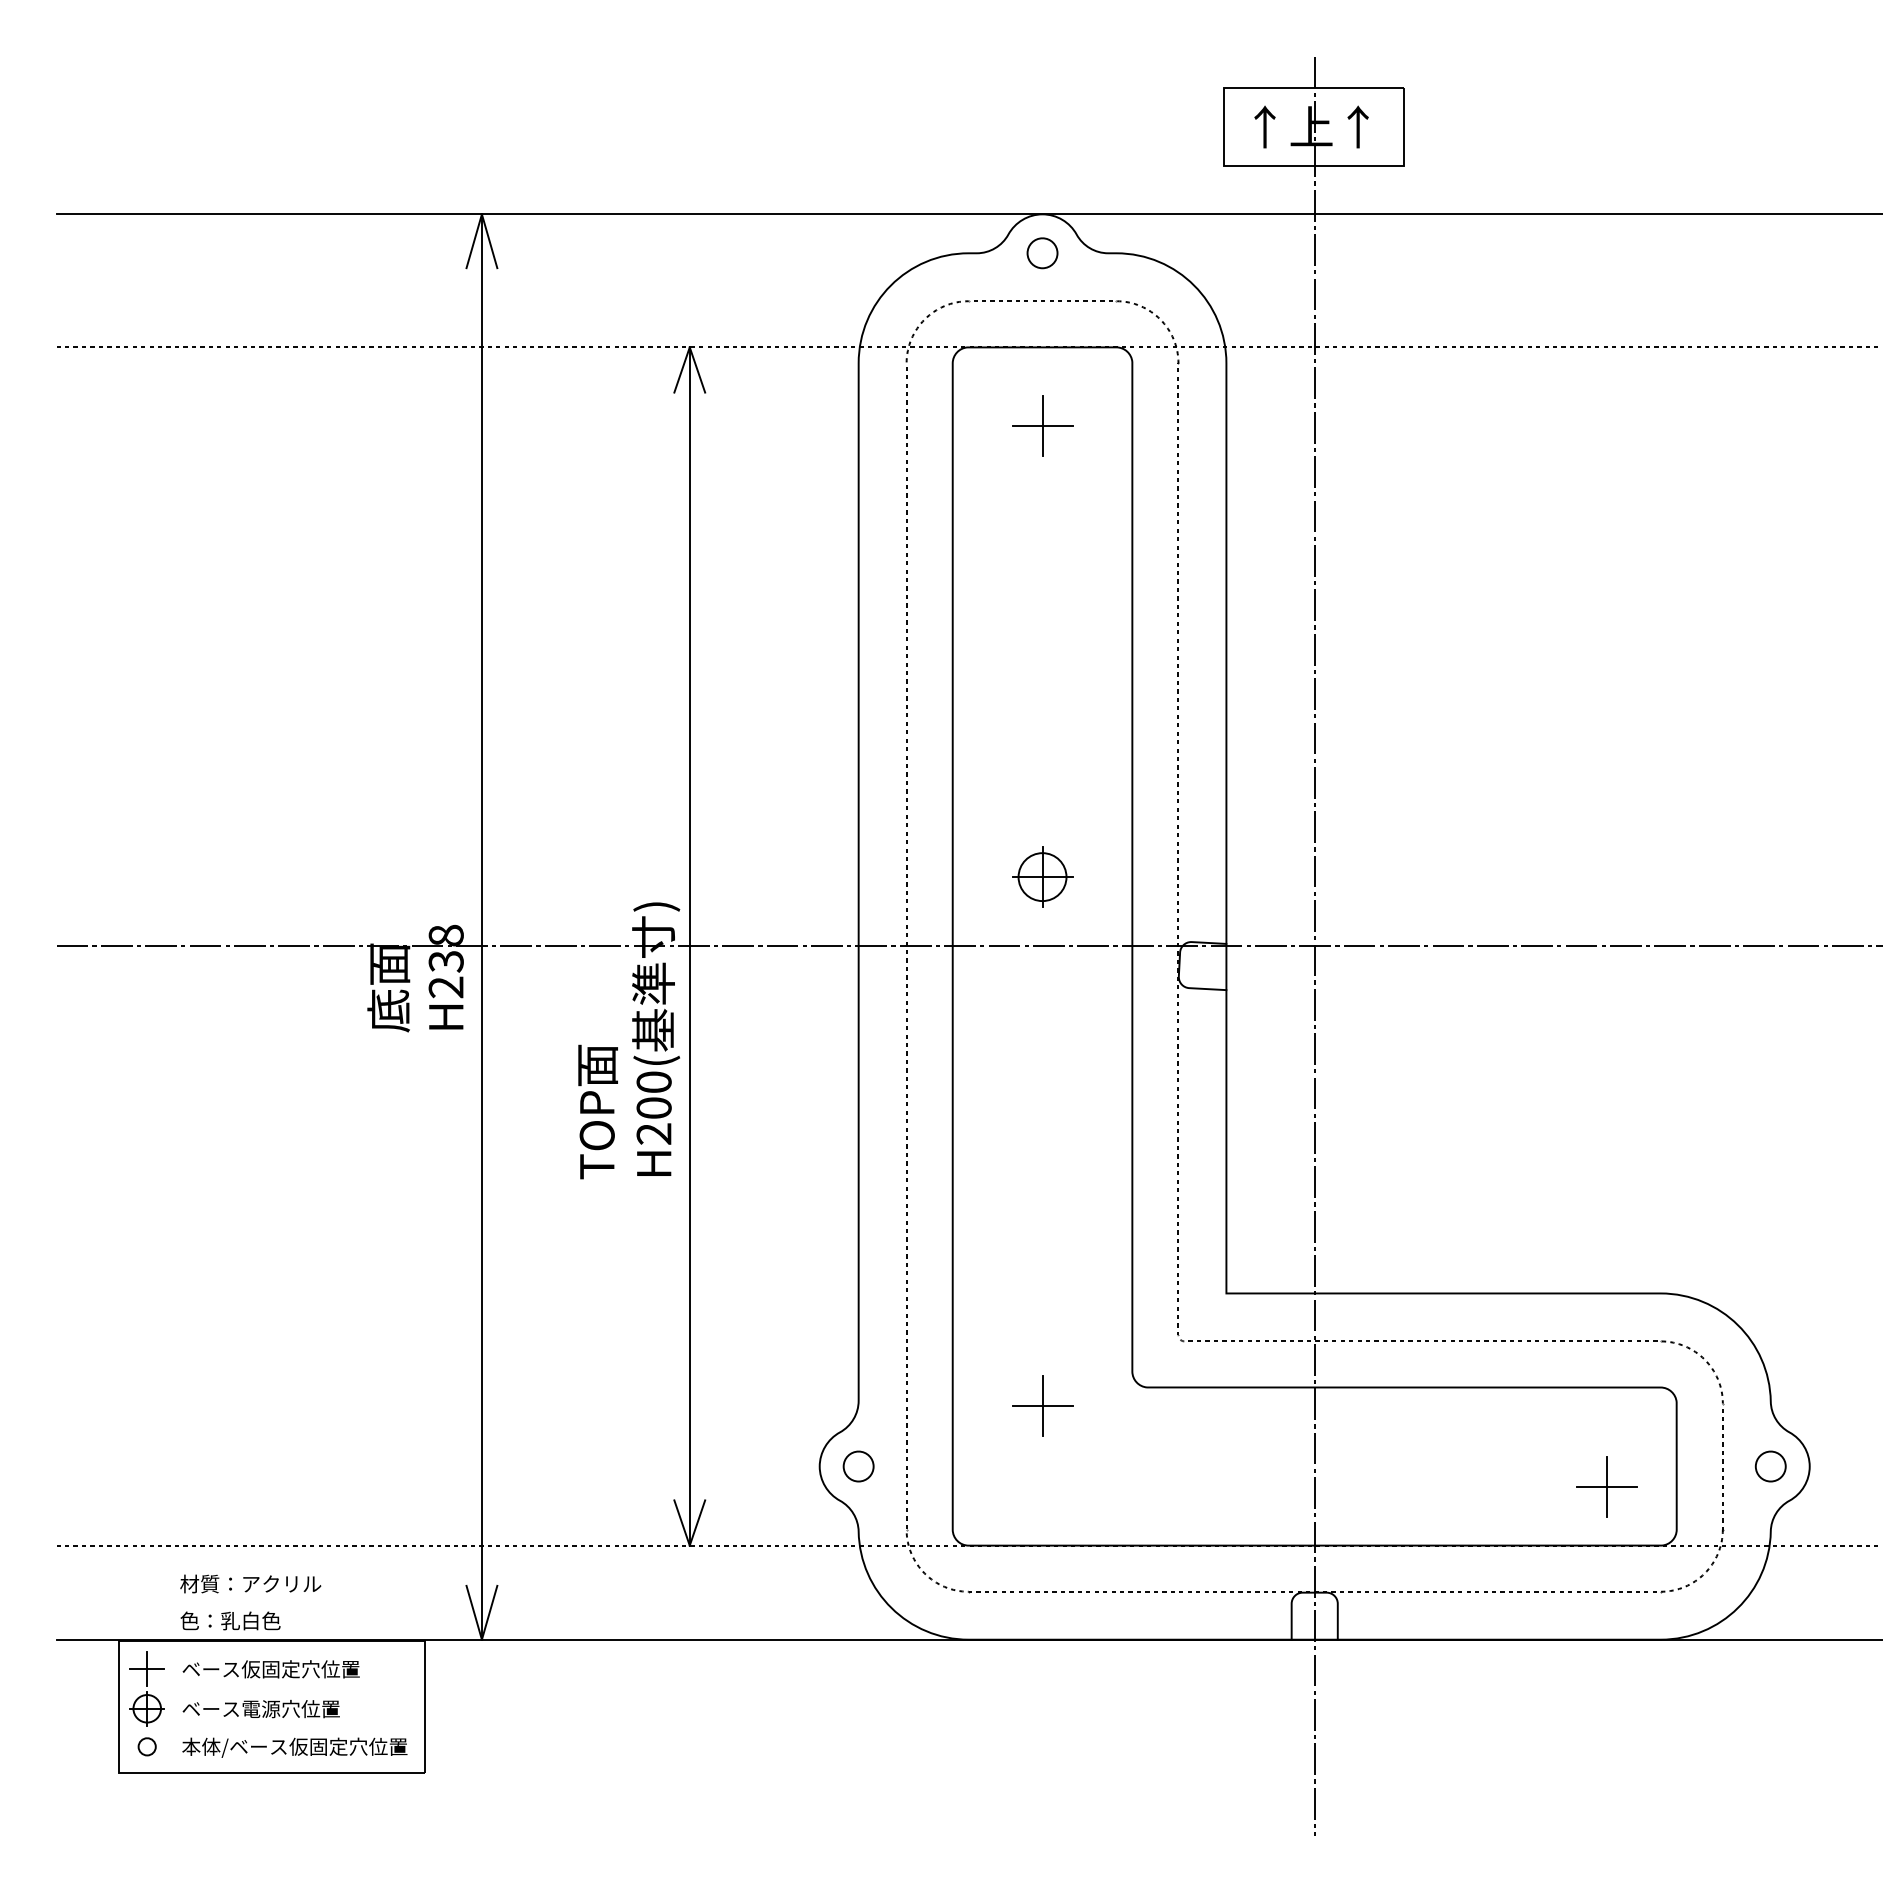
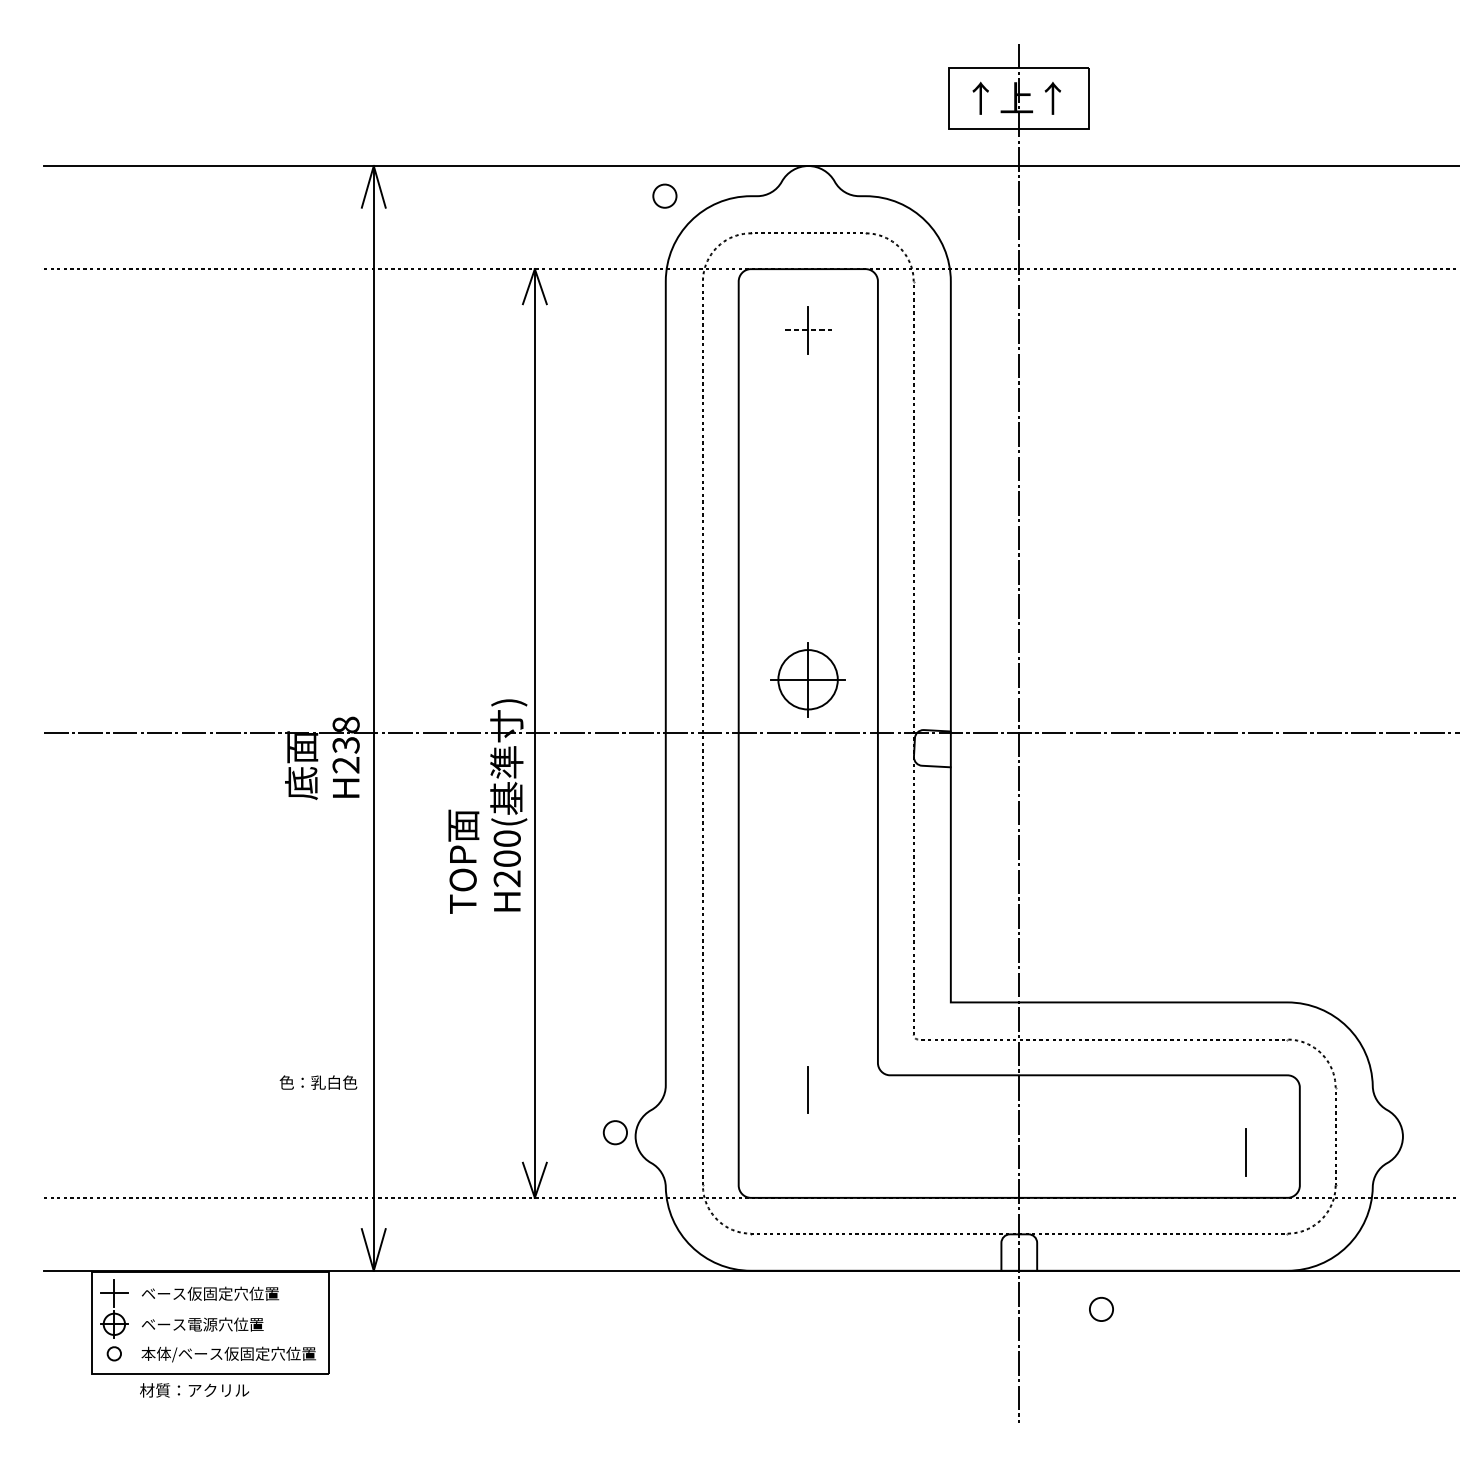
part: (1042, 253) -> (664, 196), moved
line: (1042, 426) -> (808, 330), solid -> dashed
part: (1042, 876) -> (808, 679), size x1.6
line: (1042, 1406) -> (808, 1090), removed
part: (858, 1466) -> (615, 1132), moved
part: (1770, 1466) -> (1101, 1309), moved
line: (1607, 1487) -> (1246, 1152), removed
text: (250, 1583) -> (194, 1390), moved
text: (230, 1620) -> (318, 1082), moved

